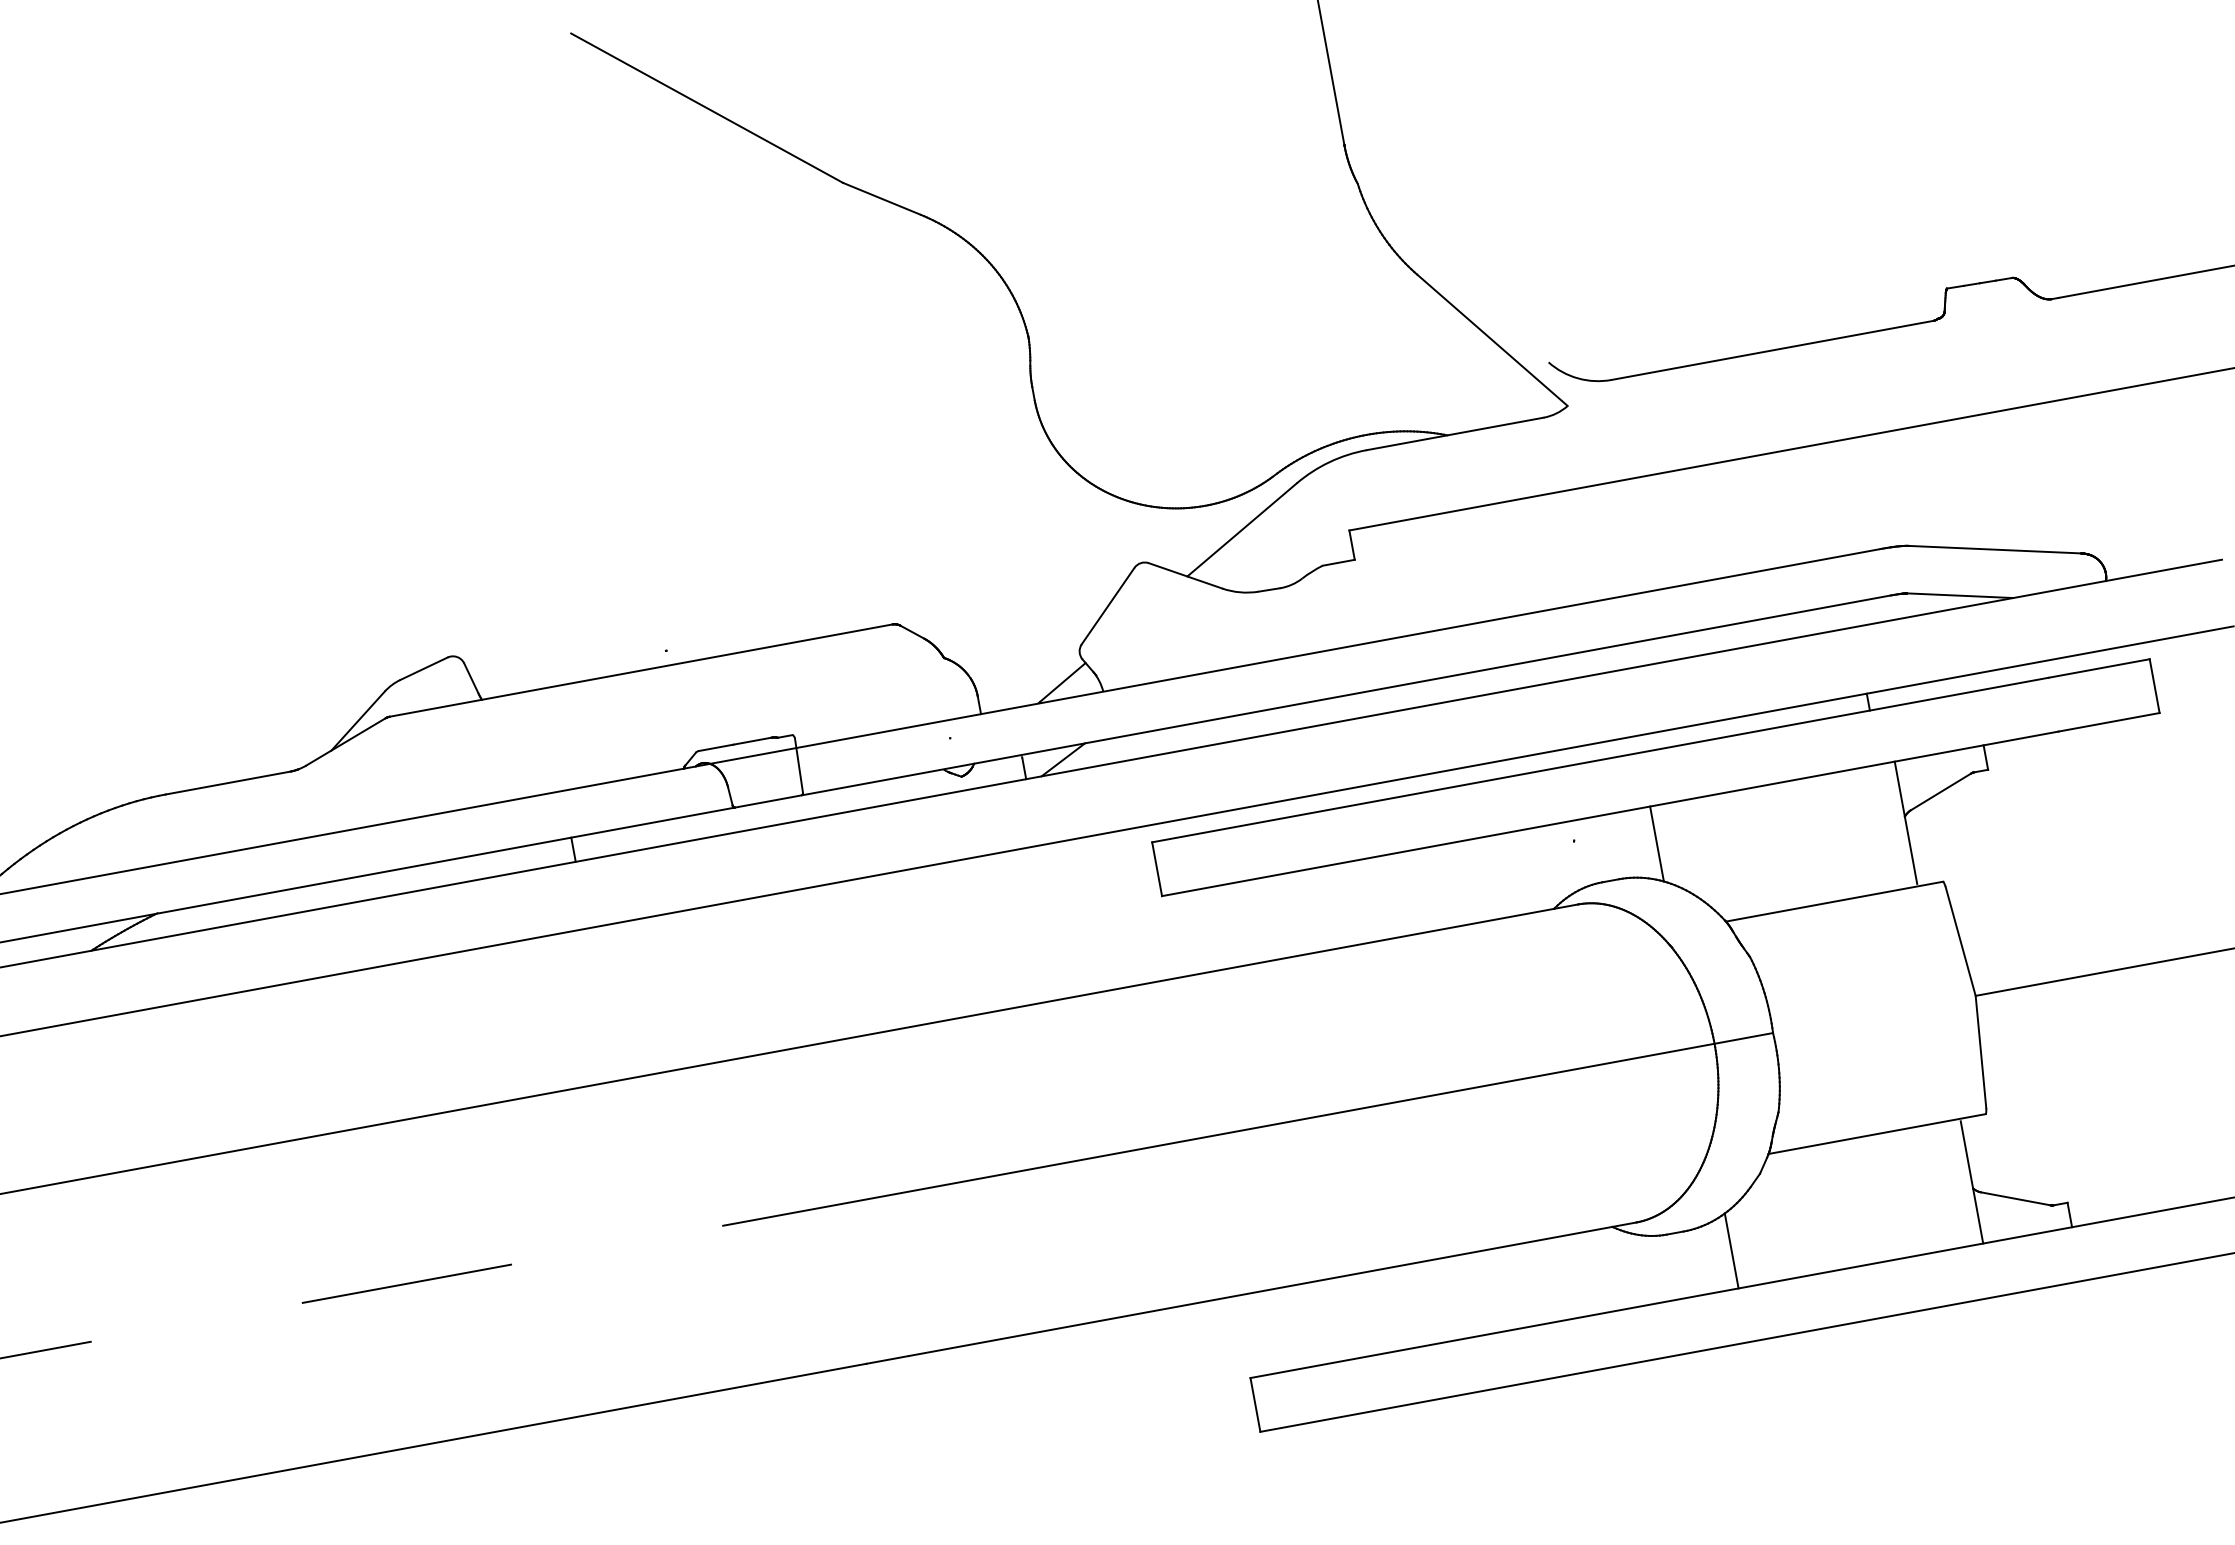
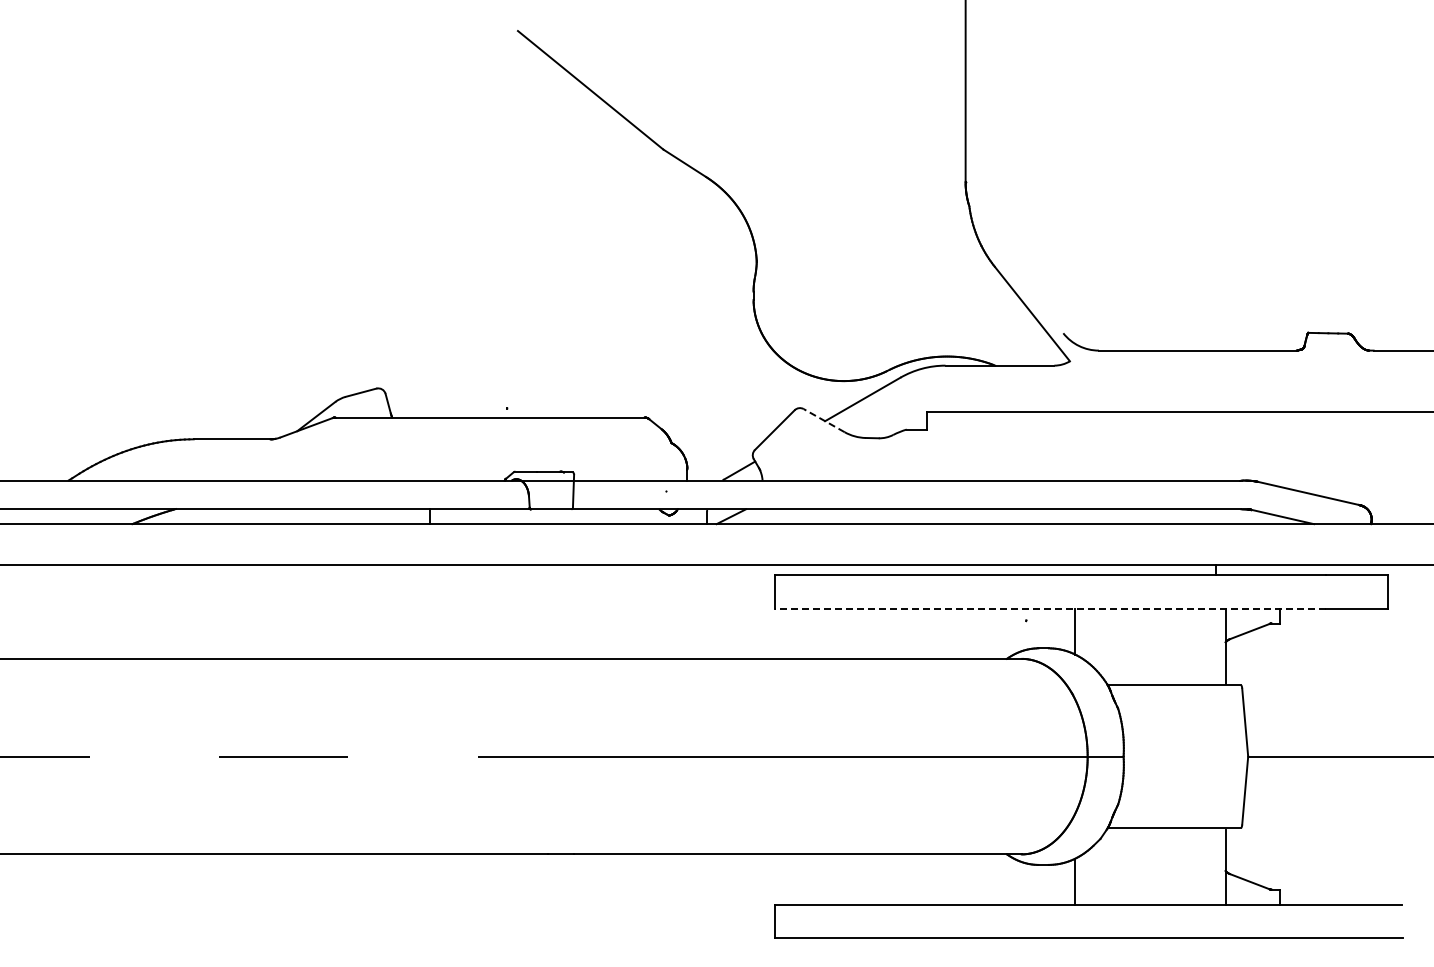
line: (1186, 575) -> (824, 420), solid -> dashed
line: (1609, 813) -> (1050, 608), solid -> dashed

